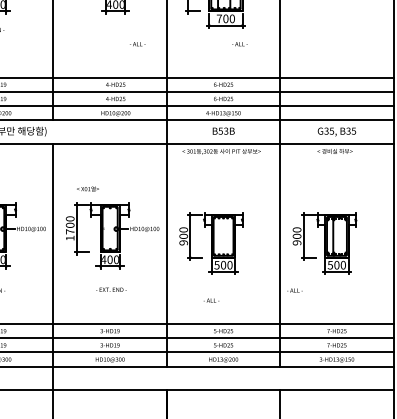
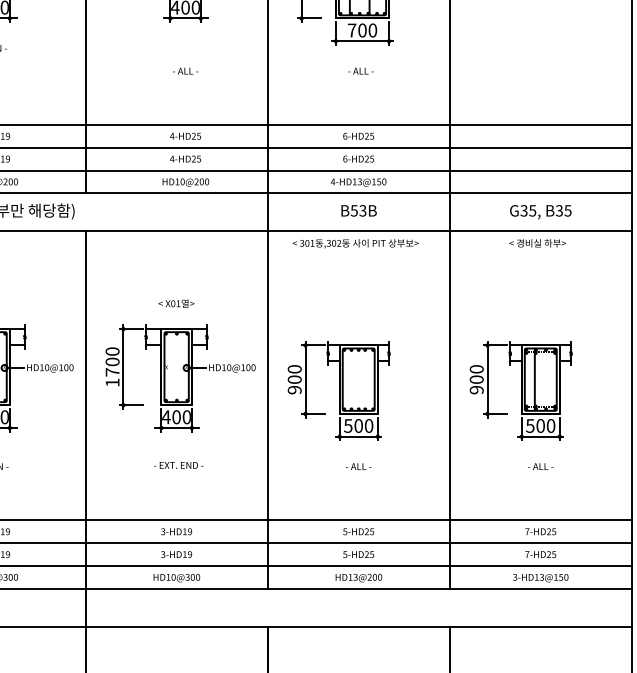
text: (137, 44) -> (185, 71), moved
text: (239, 44) -> (360, 71), moved
text: (87, 188) -> (175, 302), moved
text: (294, 290) -> (540, 466), moved
text: (211, 300) -> (358, 466), moved

